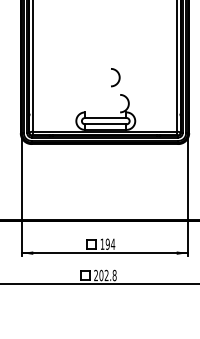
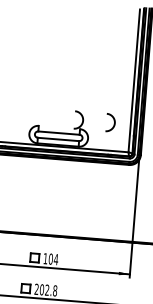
curve: (118, 77) -> (113, 122), moved
text: (107, 244) -> (50, 259), 194 -> 104

